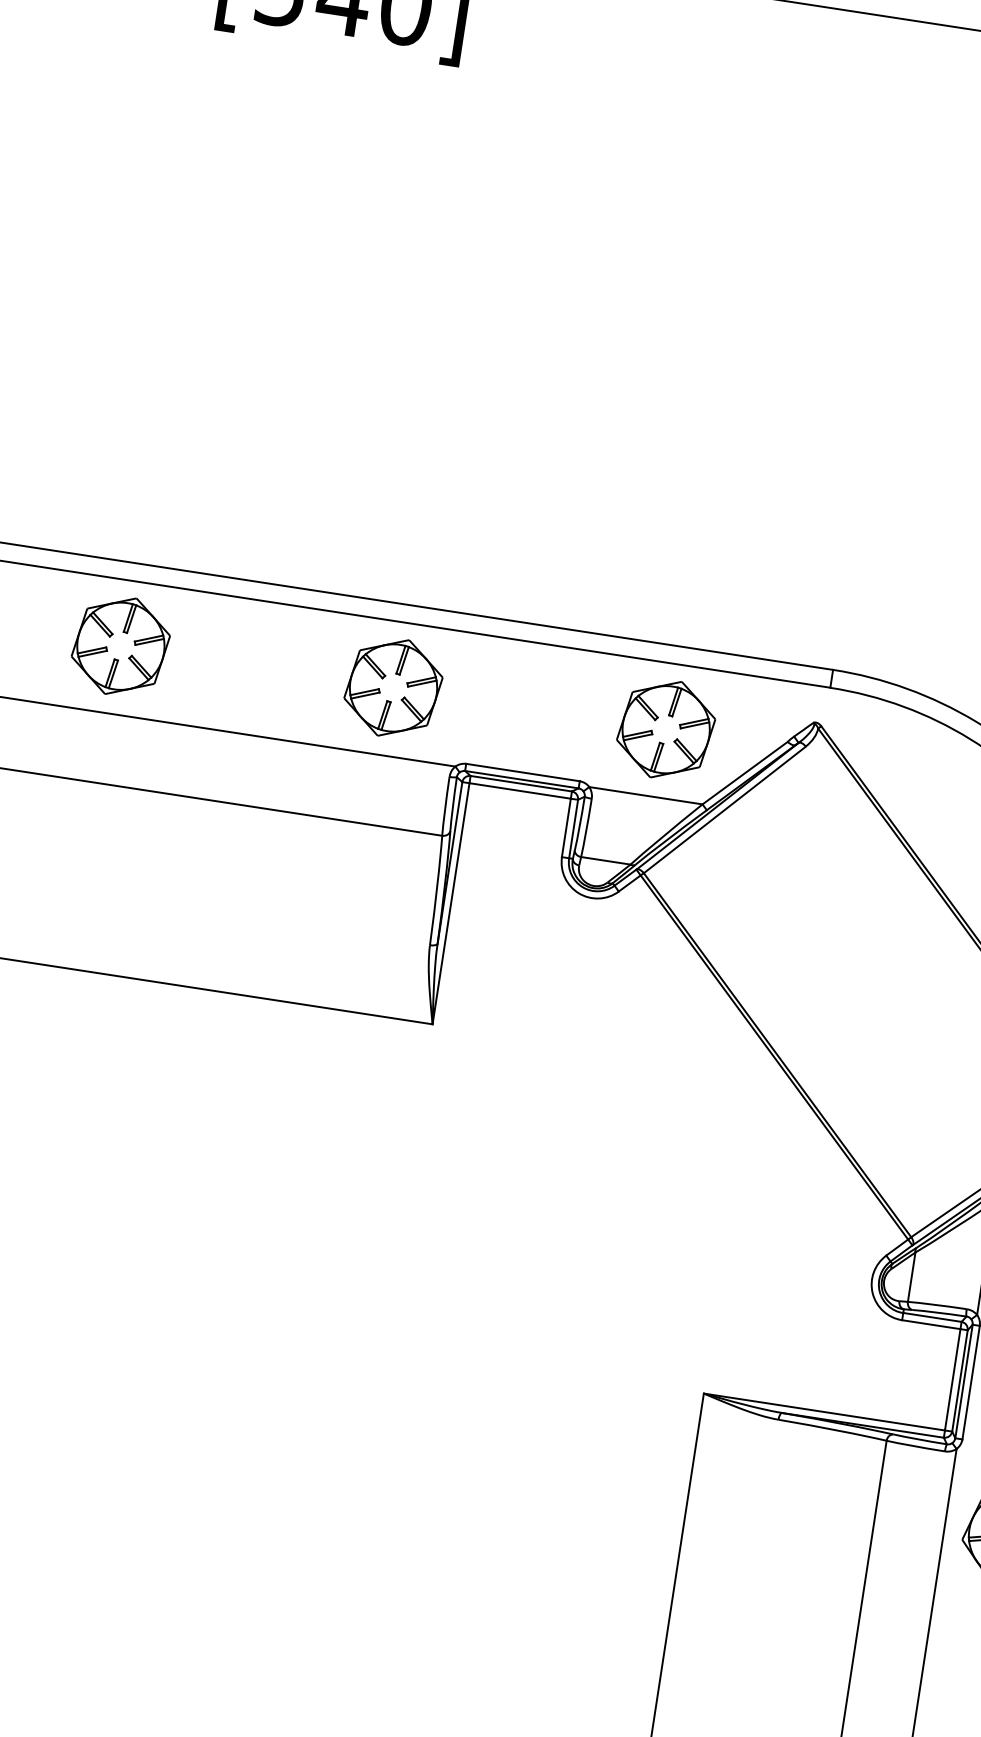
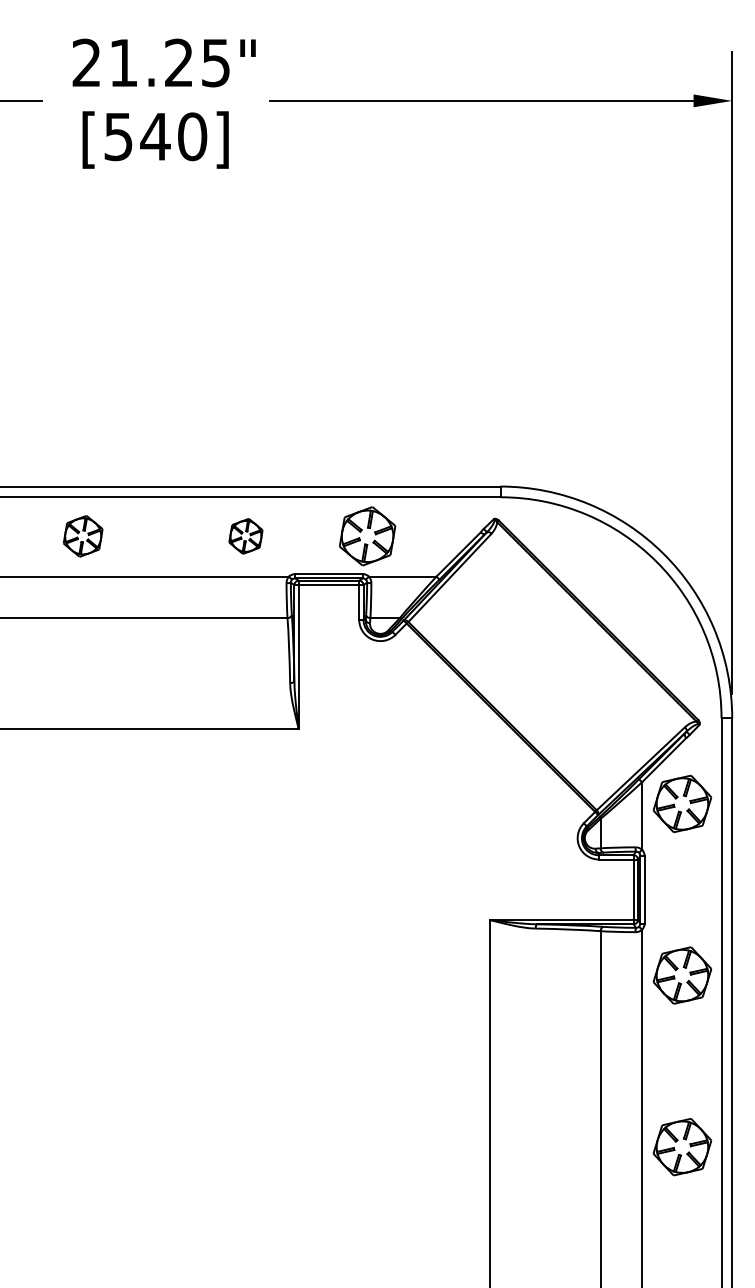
part: (119, 646) -> (82, 536), size x0.7
part: (392, 688) -> (245, 536), size x0.6
part: (665, 729) -> (367, 536), moved

